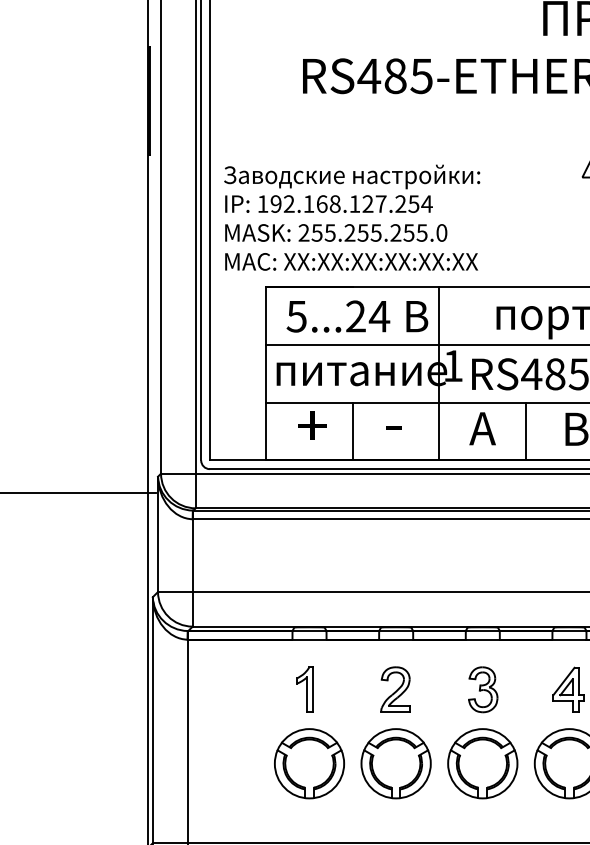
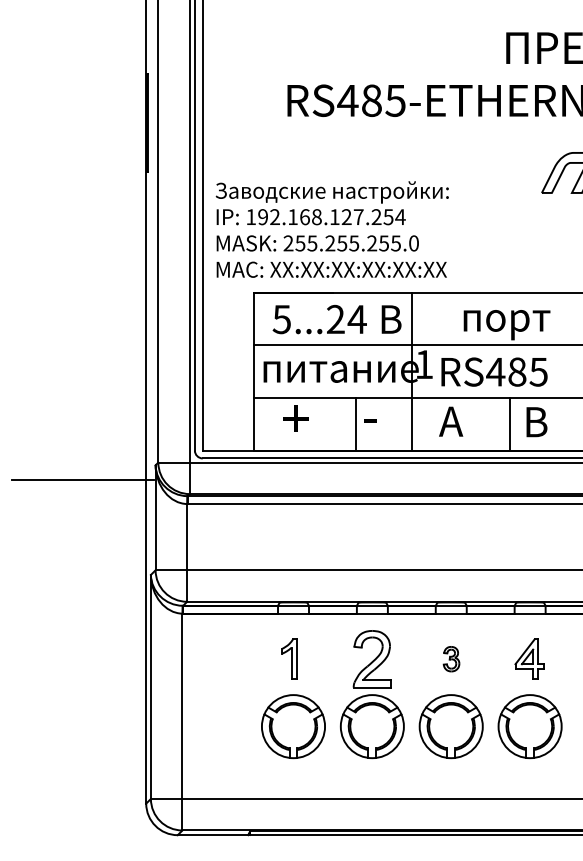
line: (352, 430) -> (355, 423), moved
line: (525, 430) -> (509, 423), moved
part: (395, 688) -> (371, 658), size x1.4
part: (483, 688) -> (451, 658), size x0.6

